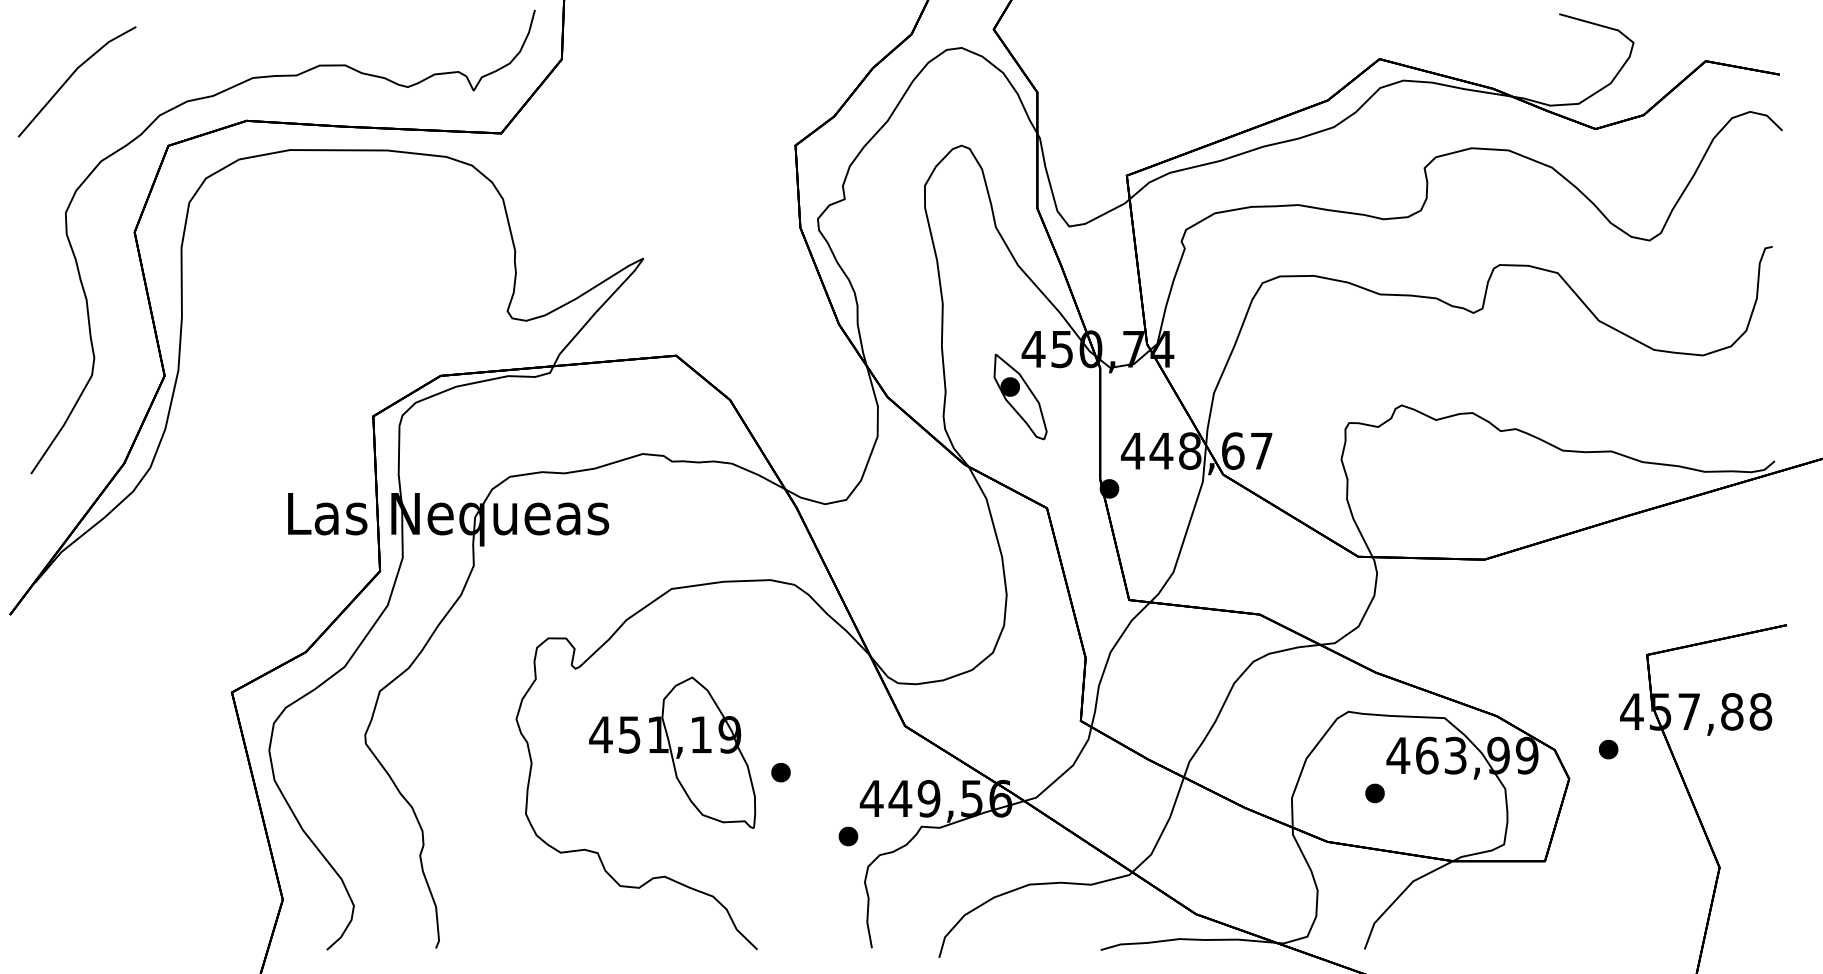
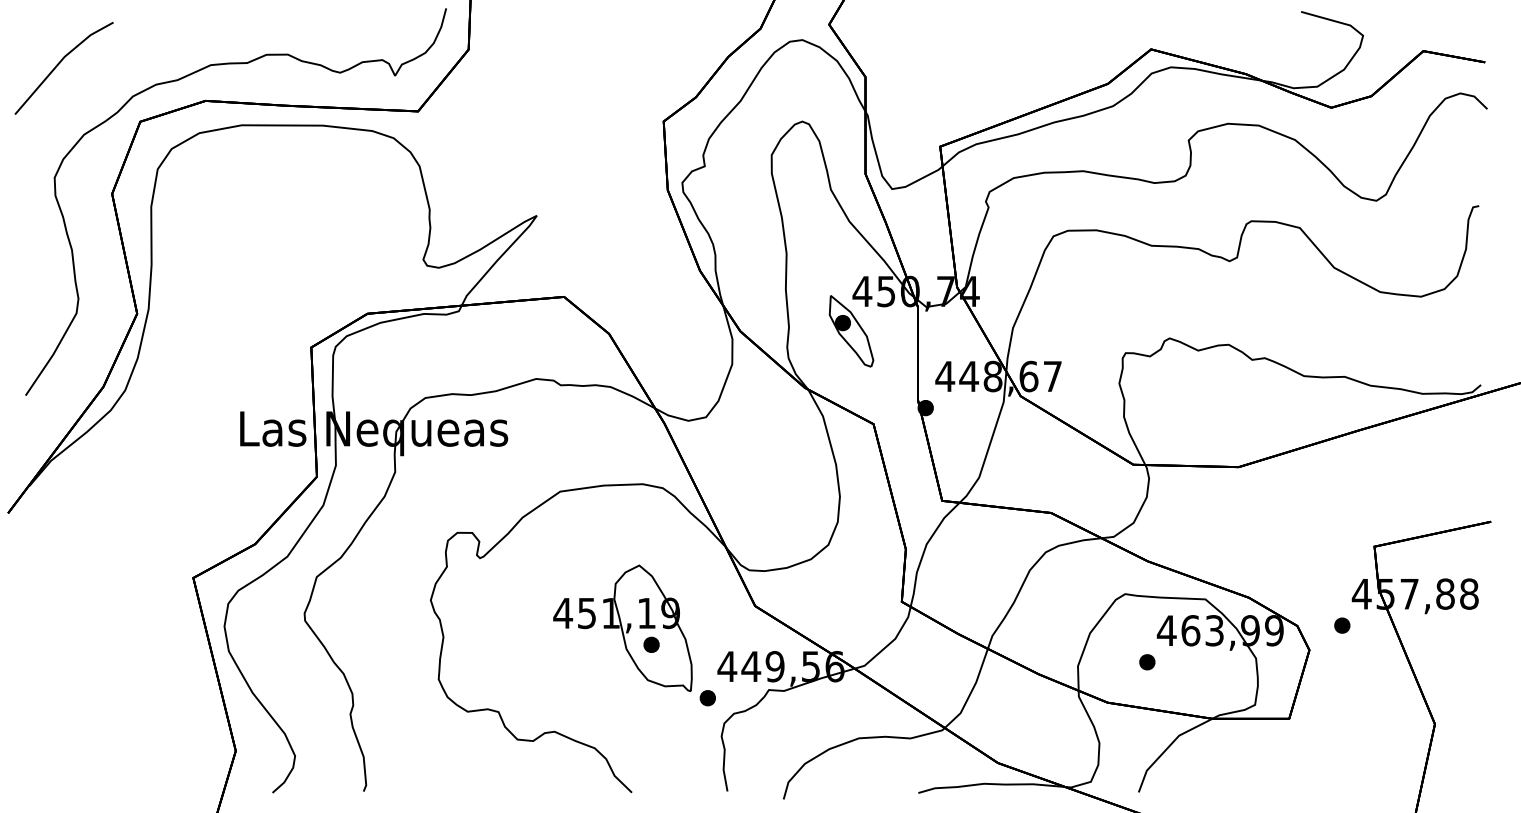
part: (672, 752) -> (622, 628), moved

